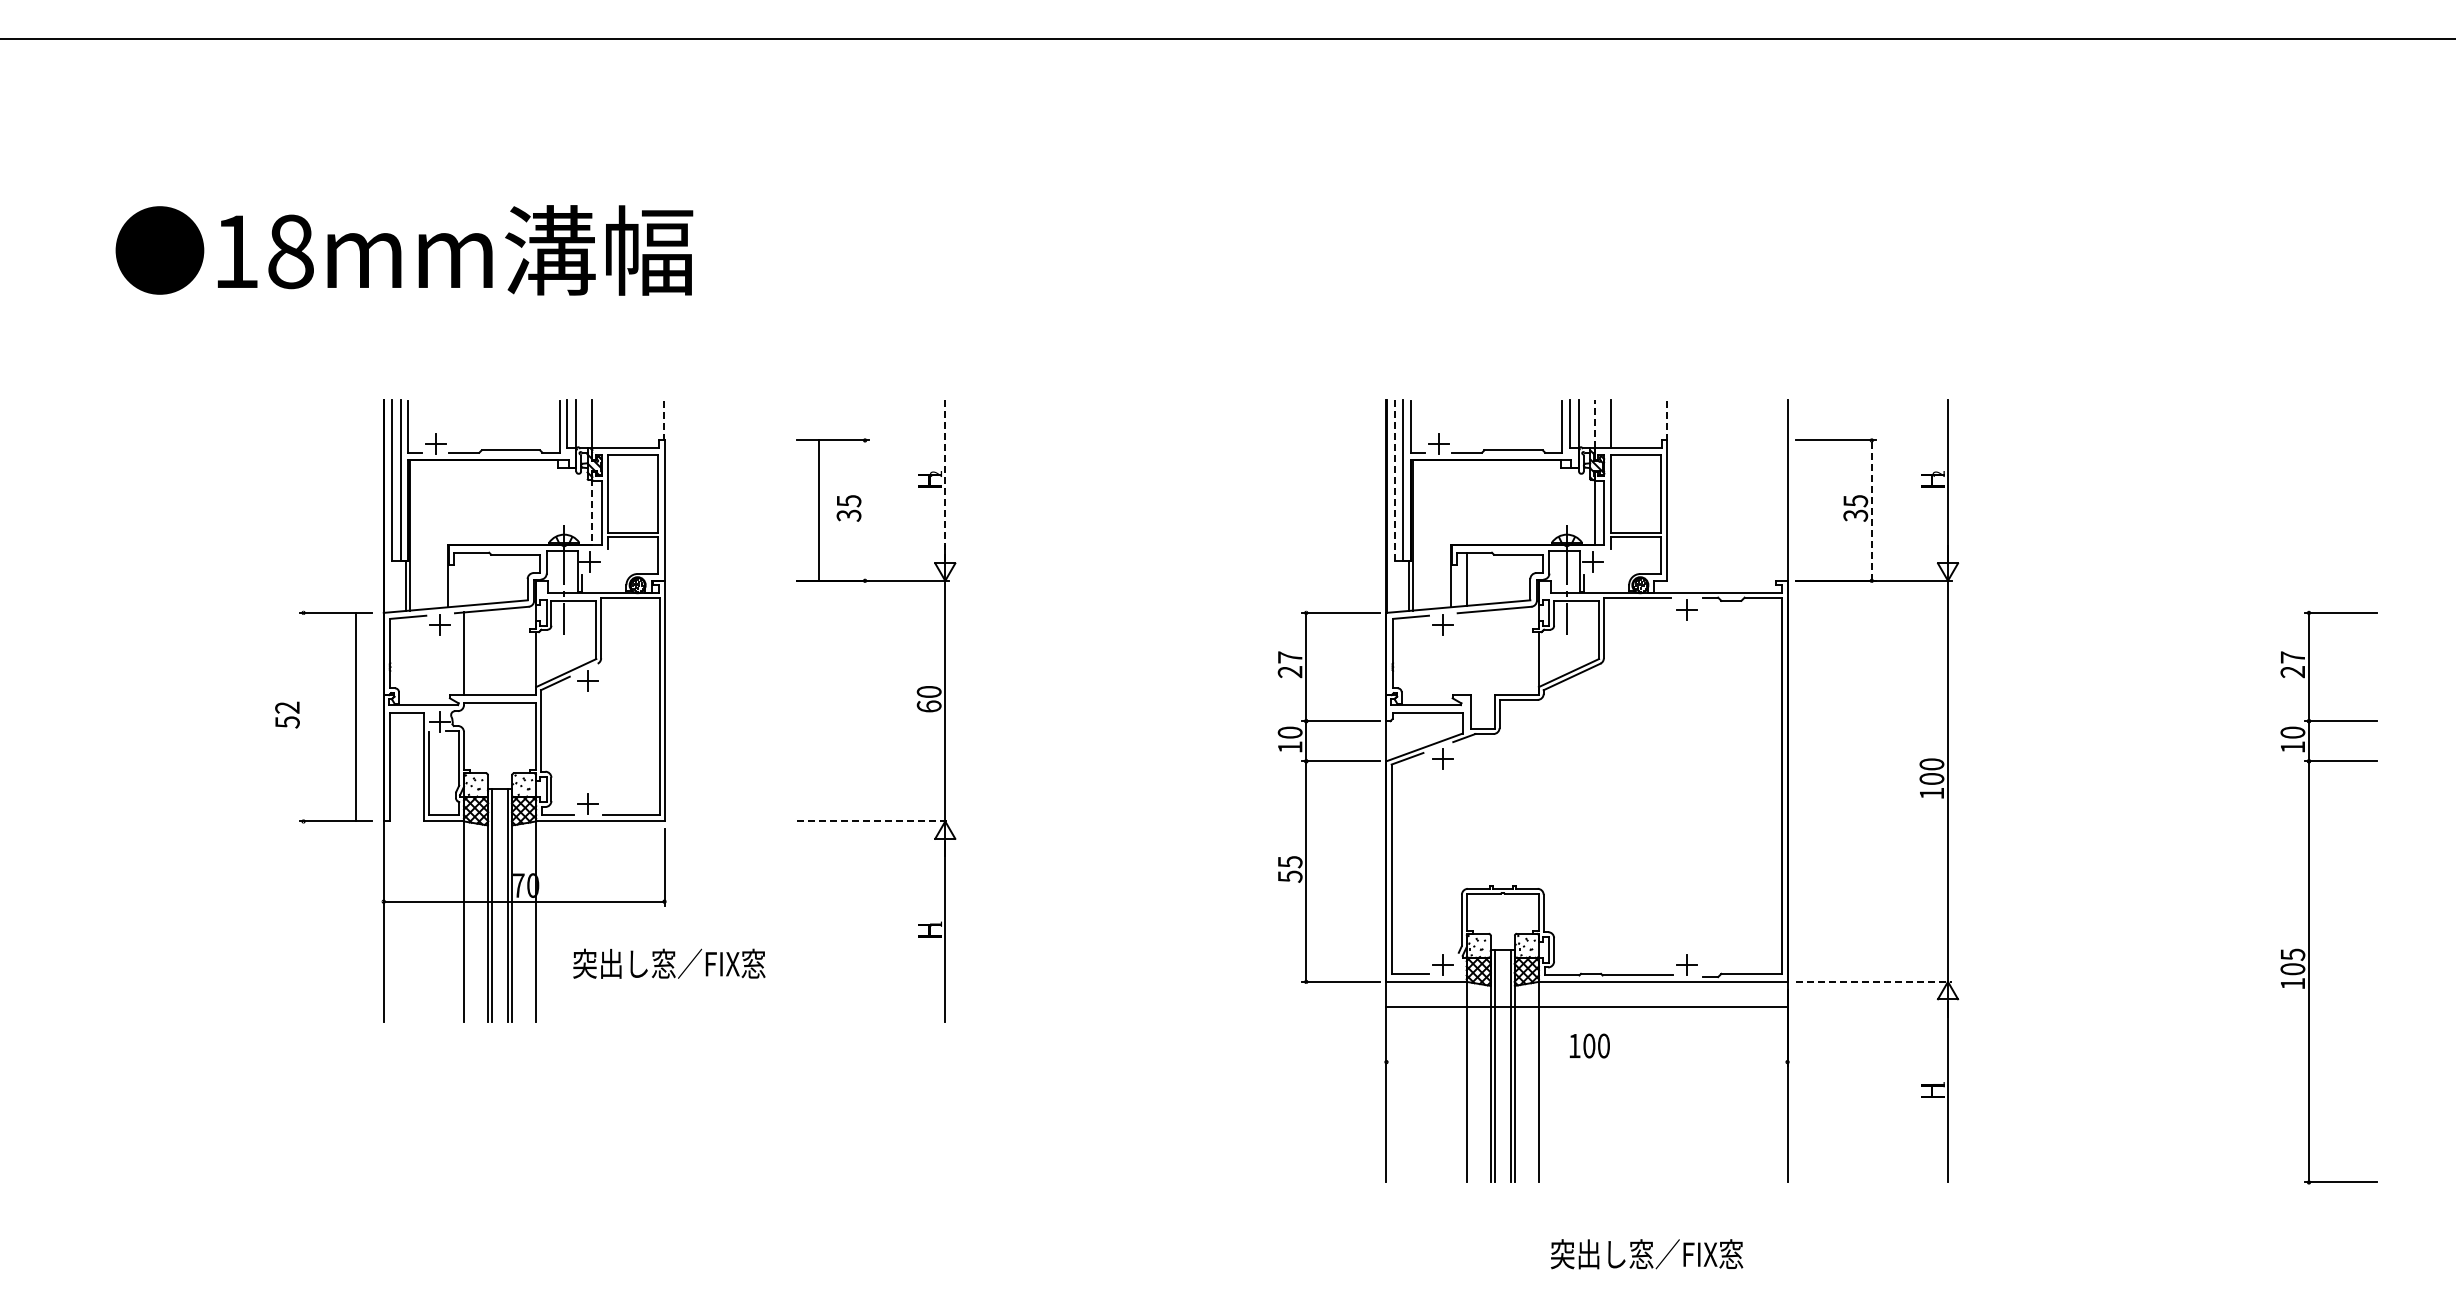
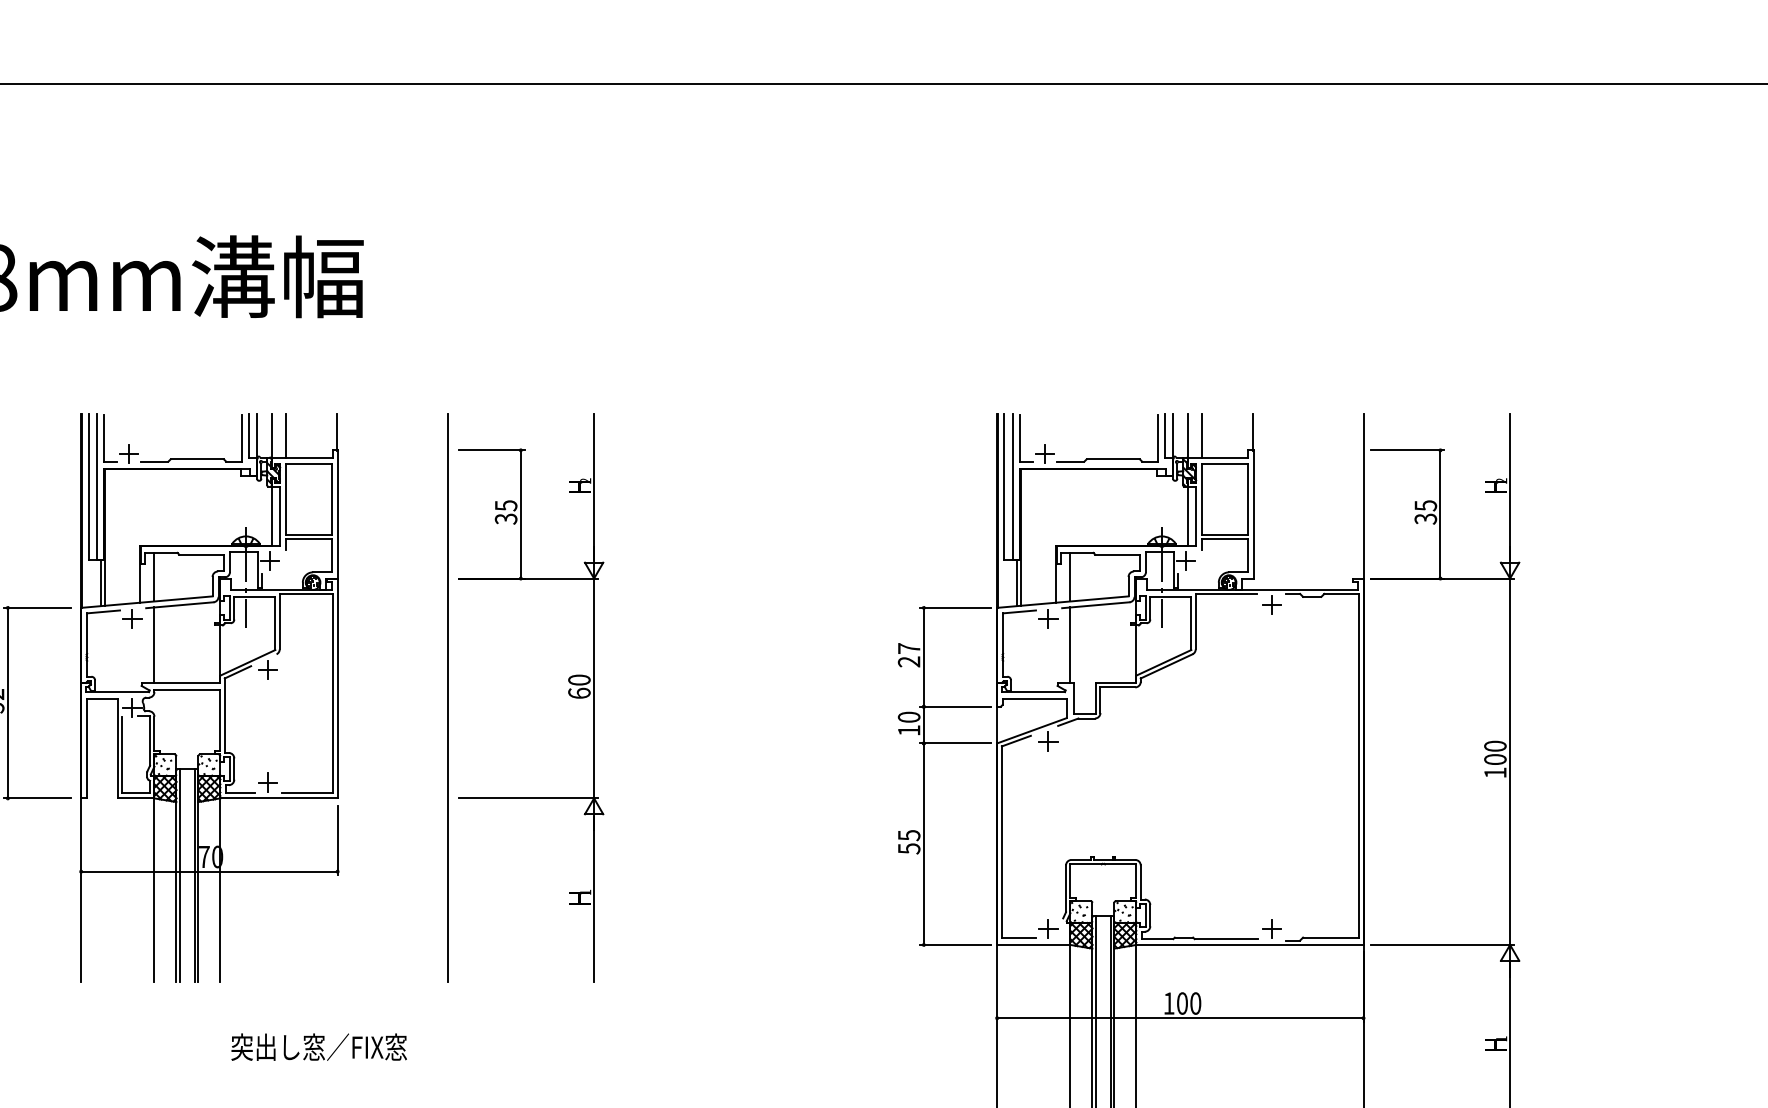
line: (664, 420) -> (337, 432), dashed -> solid
line: (1666, 420) -> (1252, 432), dashed -> solid
line: (1595, 423) -> (1188, 434), dashed -> solid
line: (607, 424) -> (285, 435), added
line: (945, 480) -> (594, 486), dashed -> solid
line: (1394, 480) -> (1004, 486), dashed -> solid
line: (819, 510) -> (521, 514), moved
line: (1871, 510) -> (1440, 514), dashed -> solid
line: (592, 511) -> (271, 515), dashed -> solid
line: (463, 578) -> (153, 576), added
line: (1466, 653) -> (1070, 644), added
line: (784, 710) -> (447, 697), added
line: (355, 716) -> (7, 702), moved
line: (873, 821) -> (528, 798), dashed -> solid
text: (669, 963) -> (319, 1046), moved
line: (1874, 981) -> (1442, 944), dashed -> solid
line: (1586, 1007) -> (1179, 1018), moved

